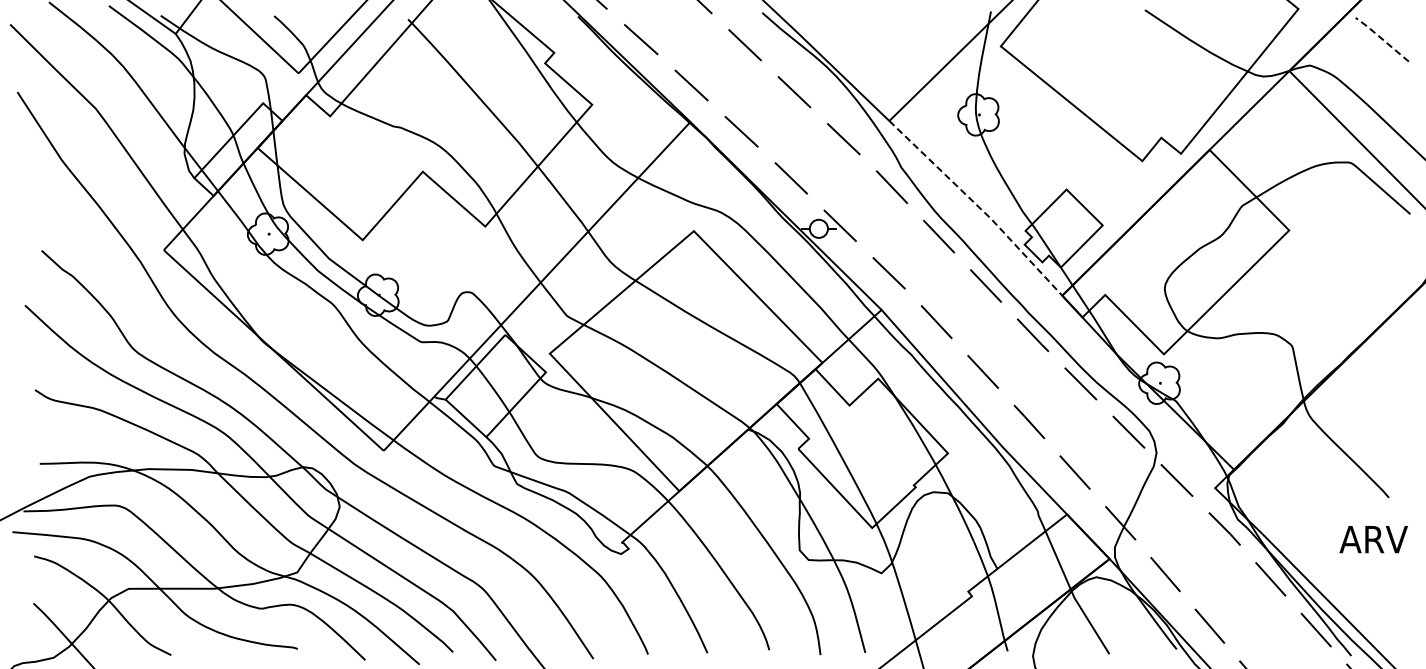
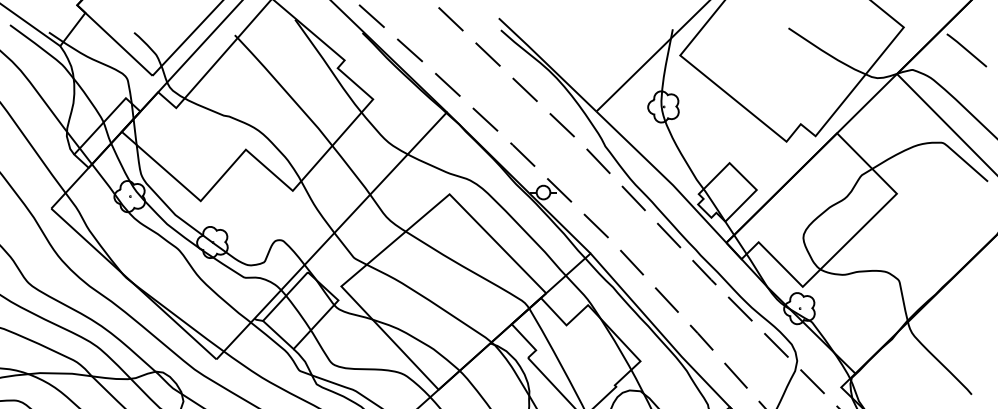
line: (1381, 38) -> (966, 49), dashed -> solid
line: (978, 206) -> (663, 175), dashed -> solid

